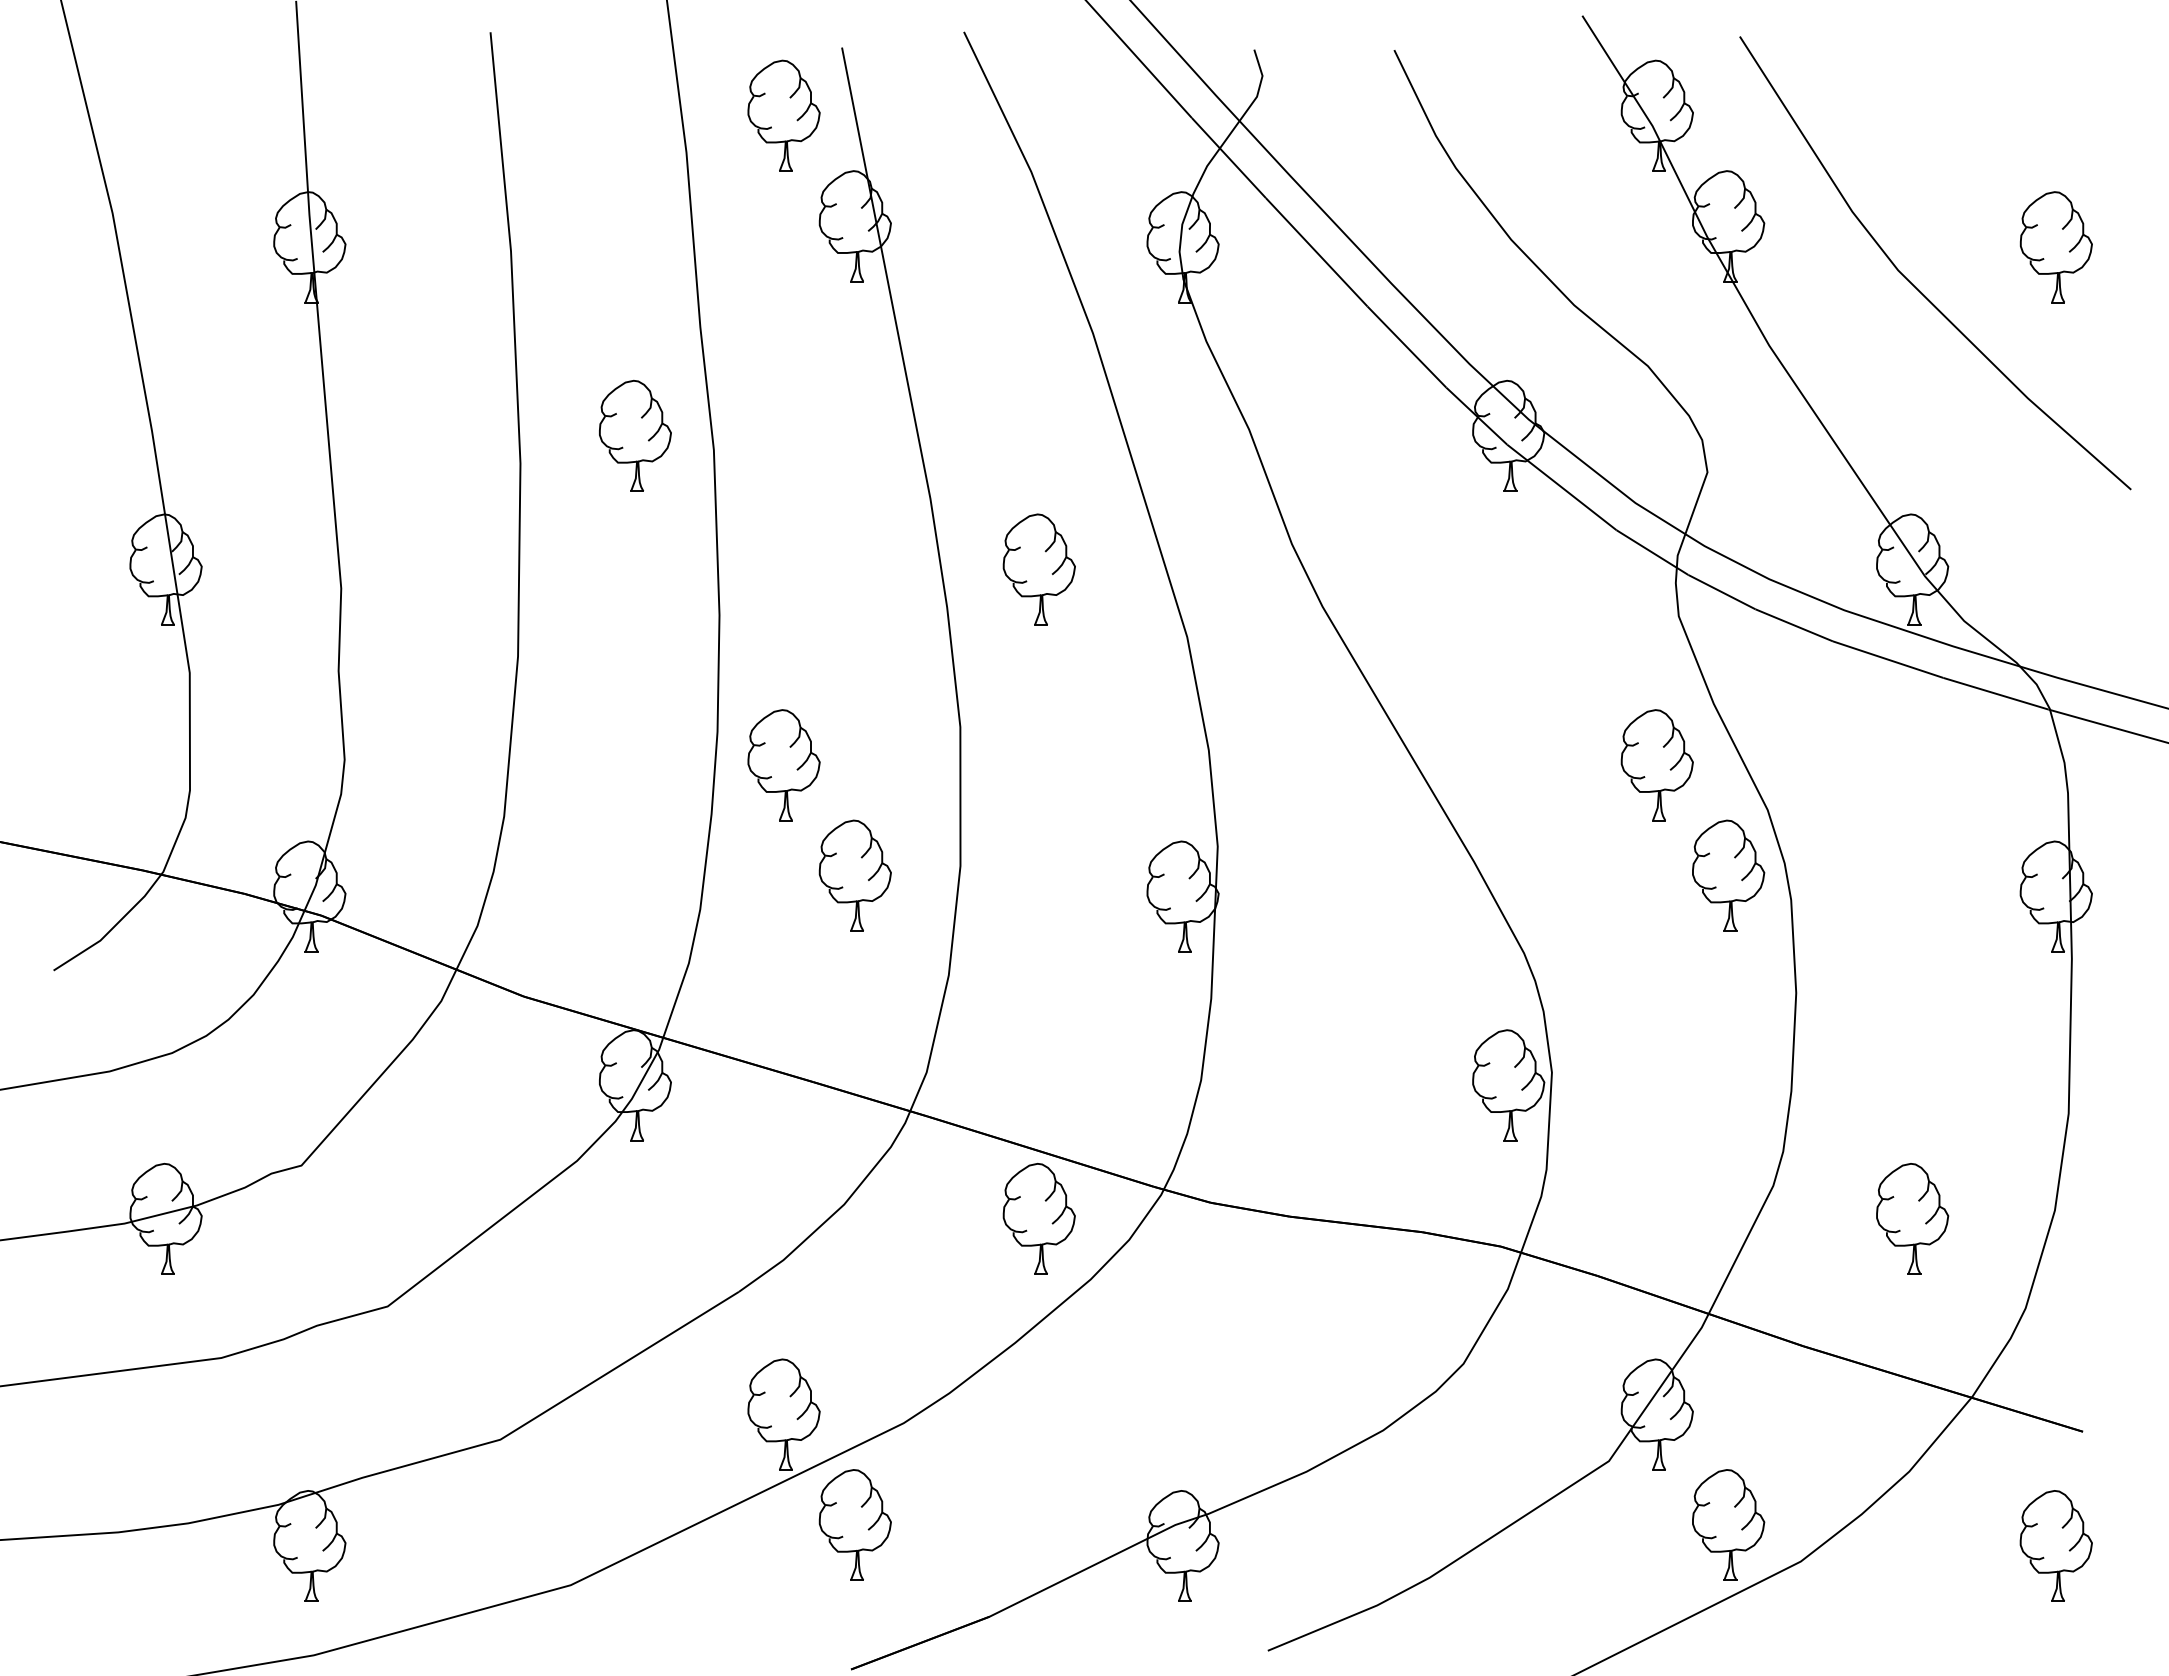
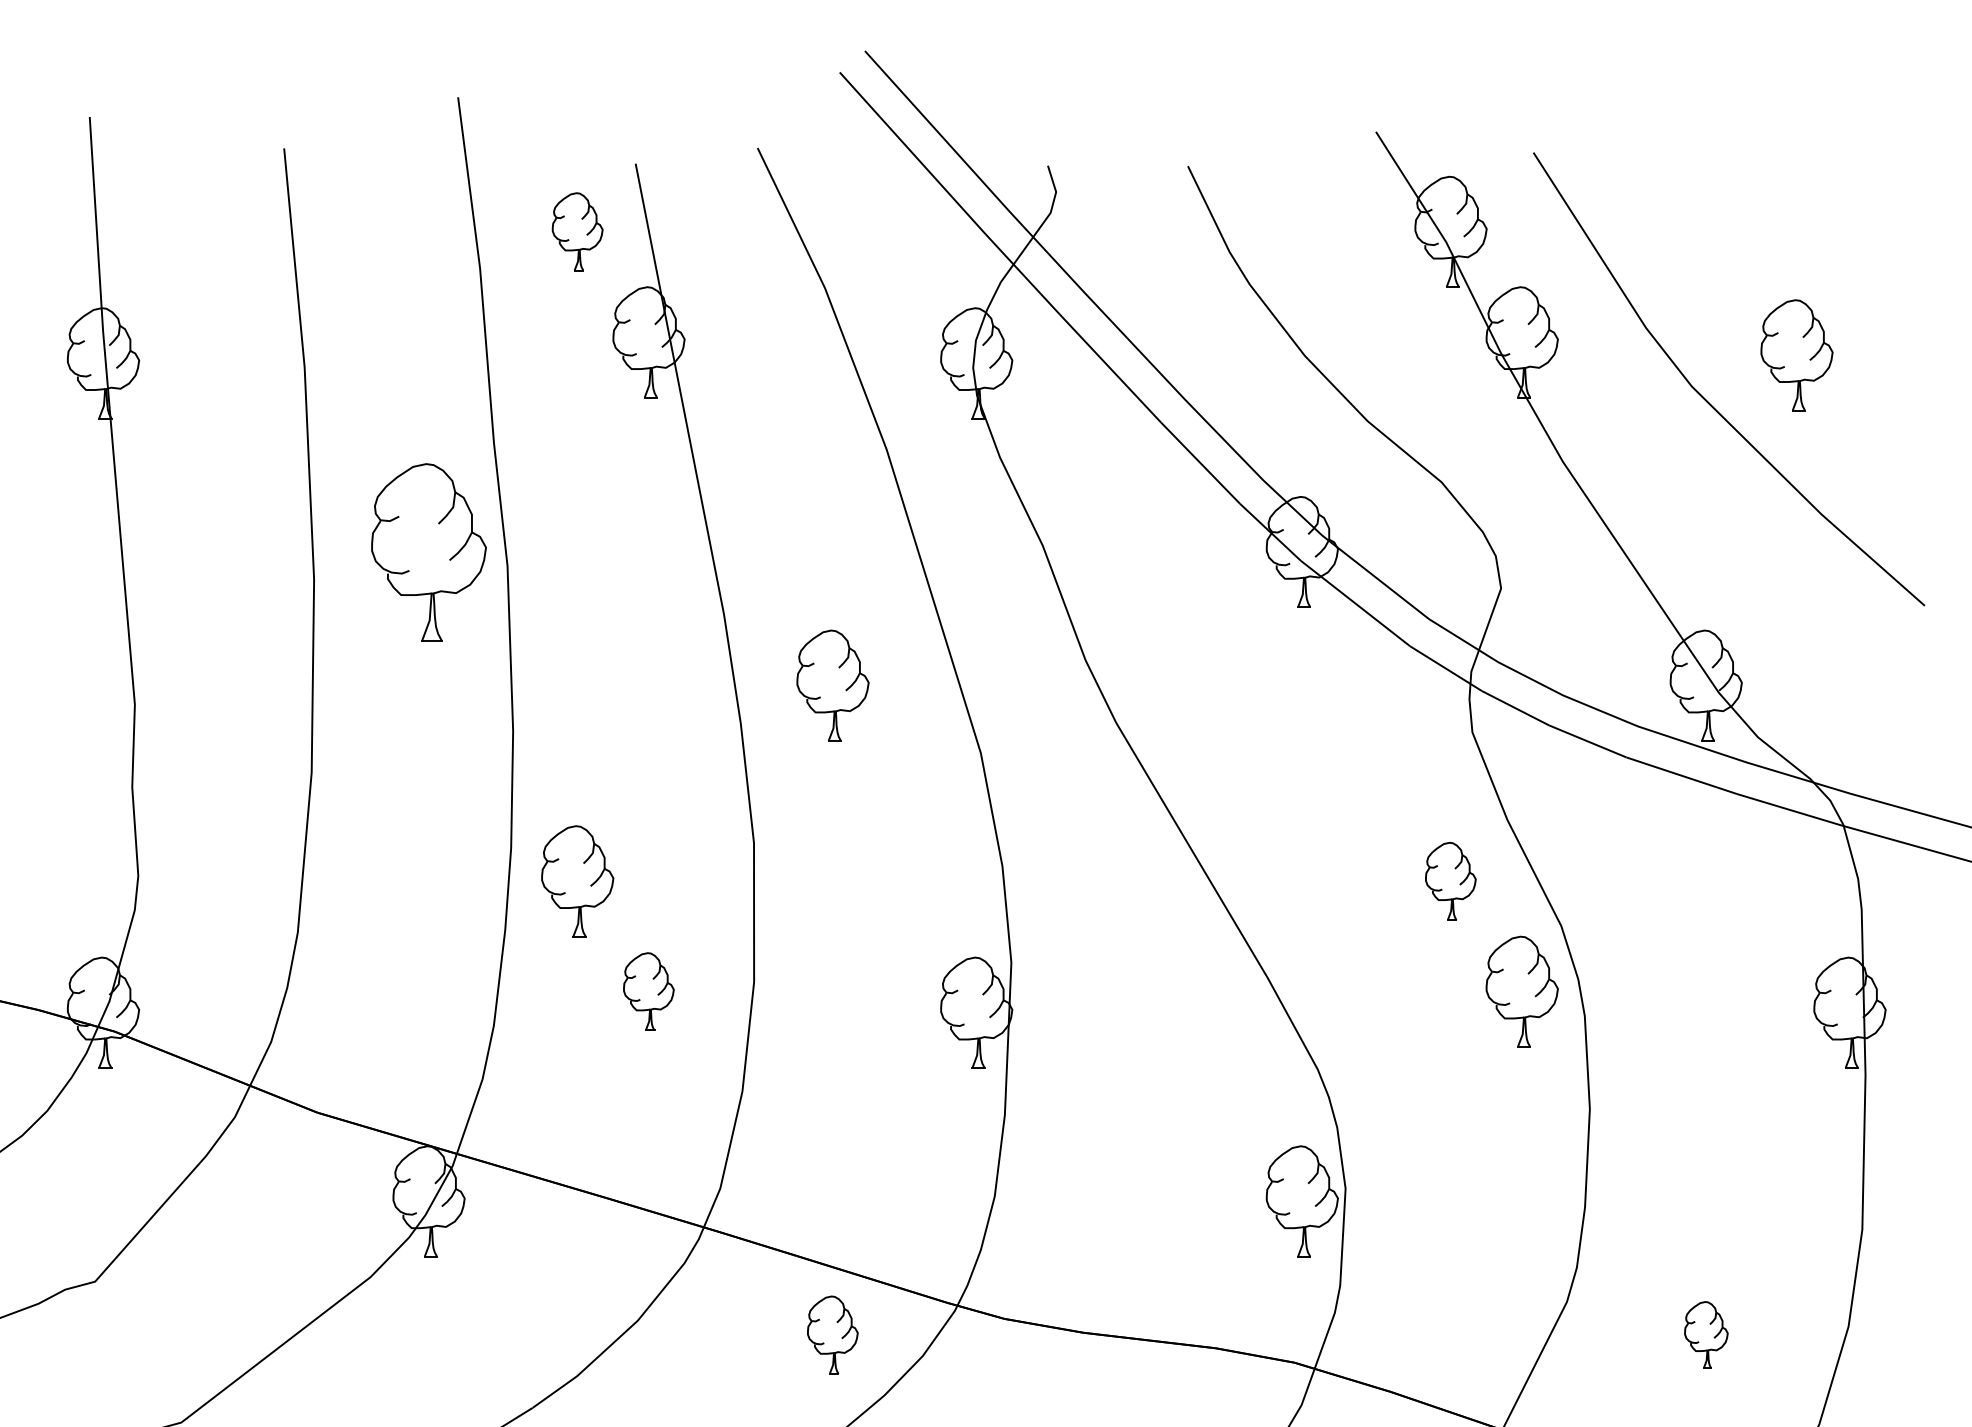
part: (783, 115) -> (577, 231), size x0.7
part: (2055, 247) -> (1796, 355), moved
part: (635, 435) -> (429, 551), size x1.6
part: (1656, 765) -> (1450, 881), size x0.7
part: (854, 875) -> (648, 991), size x0.7
part: (1038, 1218) -> (832, 1334), size x0.7
part: (1912, 1218) -> (1706, 1334), size x0.6

